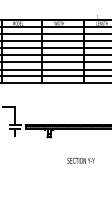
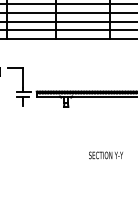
text: (80, 160) -> (105, 154), moved

